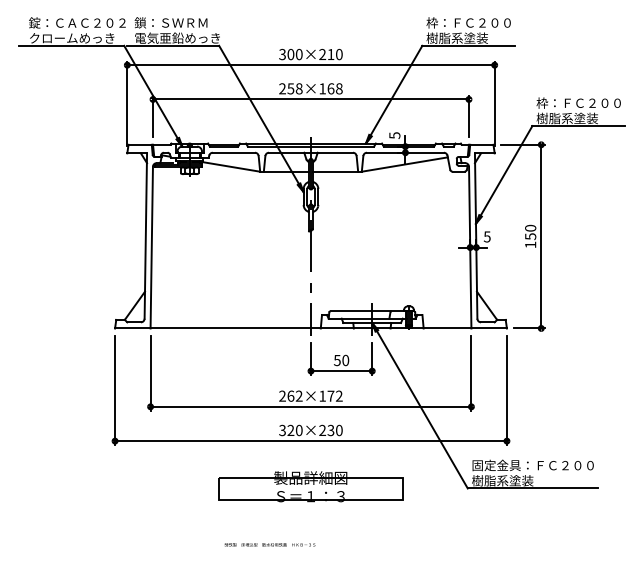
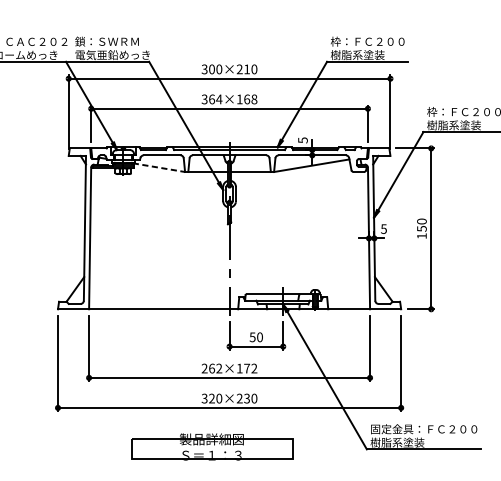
text: (290, 88) -> (211, 99), 258×168 -> 364×168
line: (230, 166) -> (159, 167), solid -> dashed
part: (310, 486) -> (211, 446), moved

